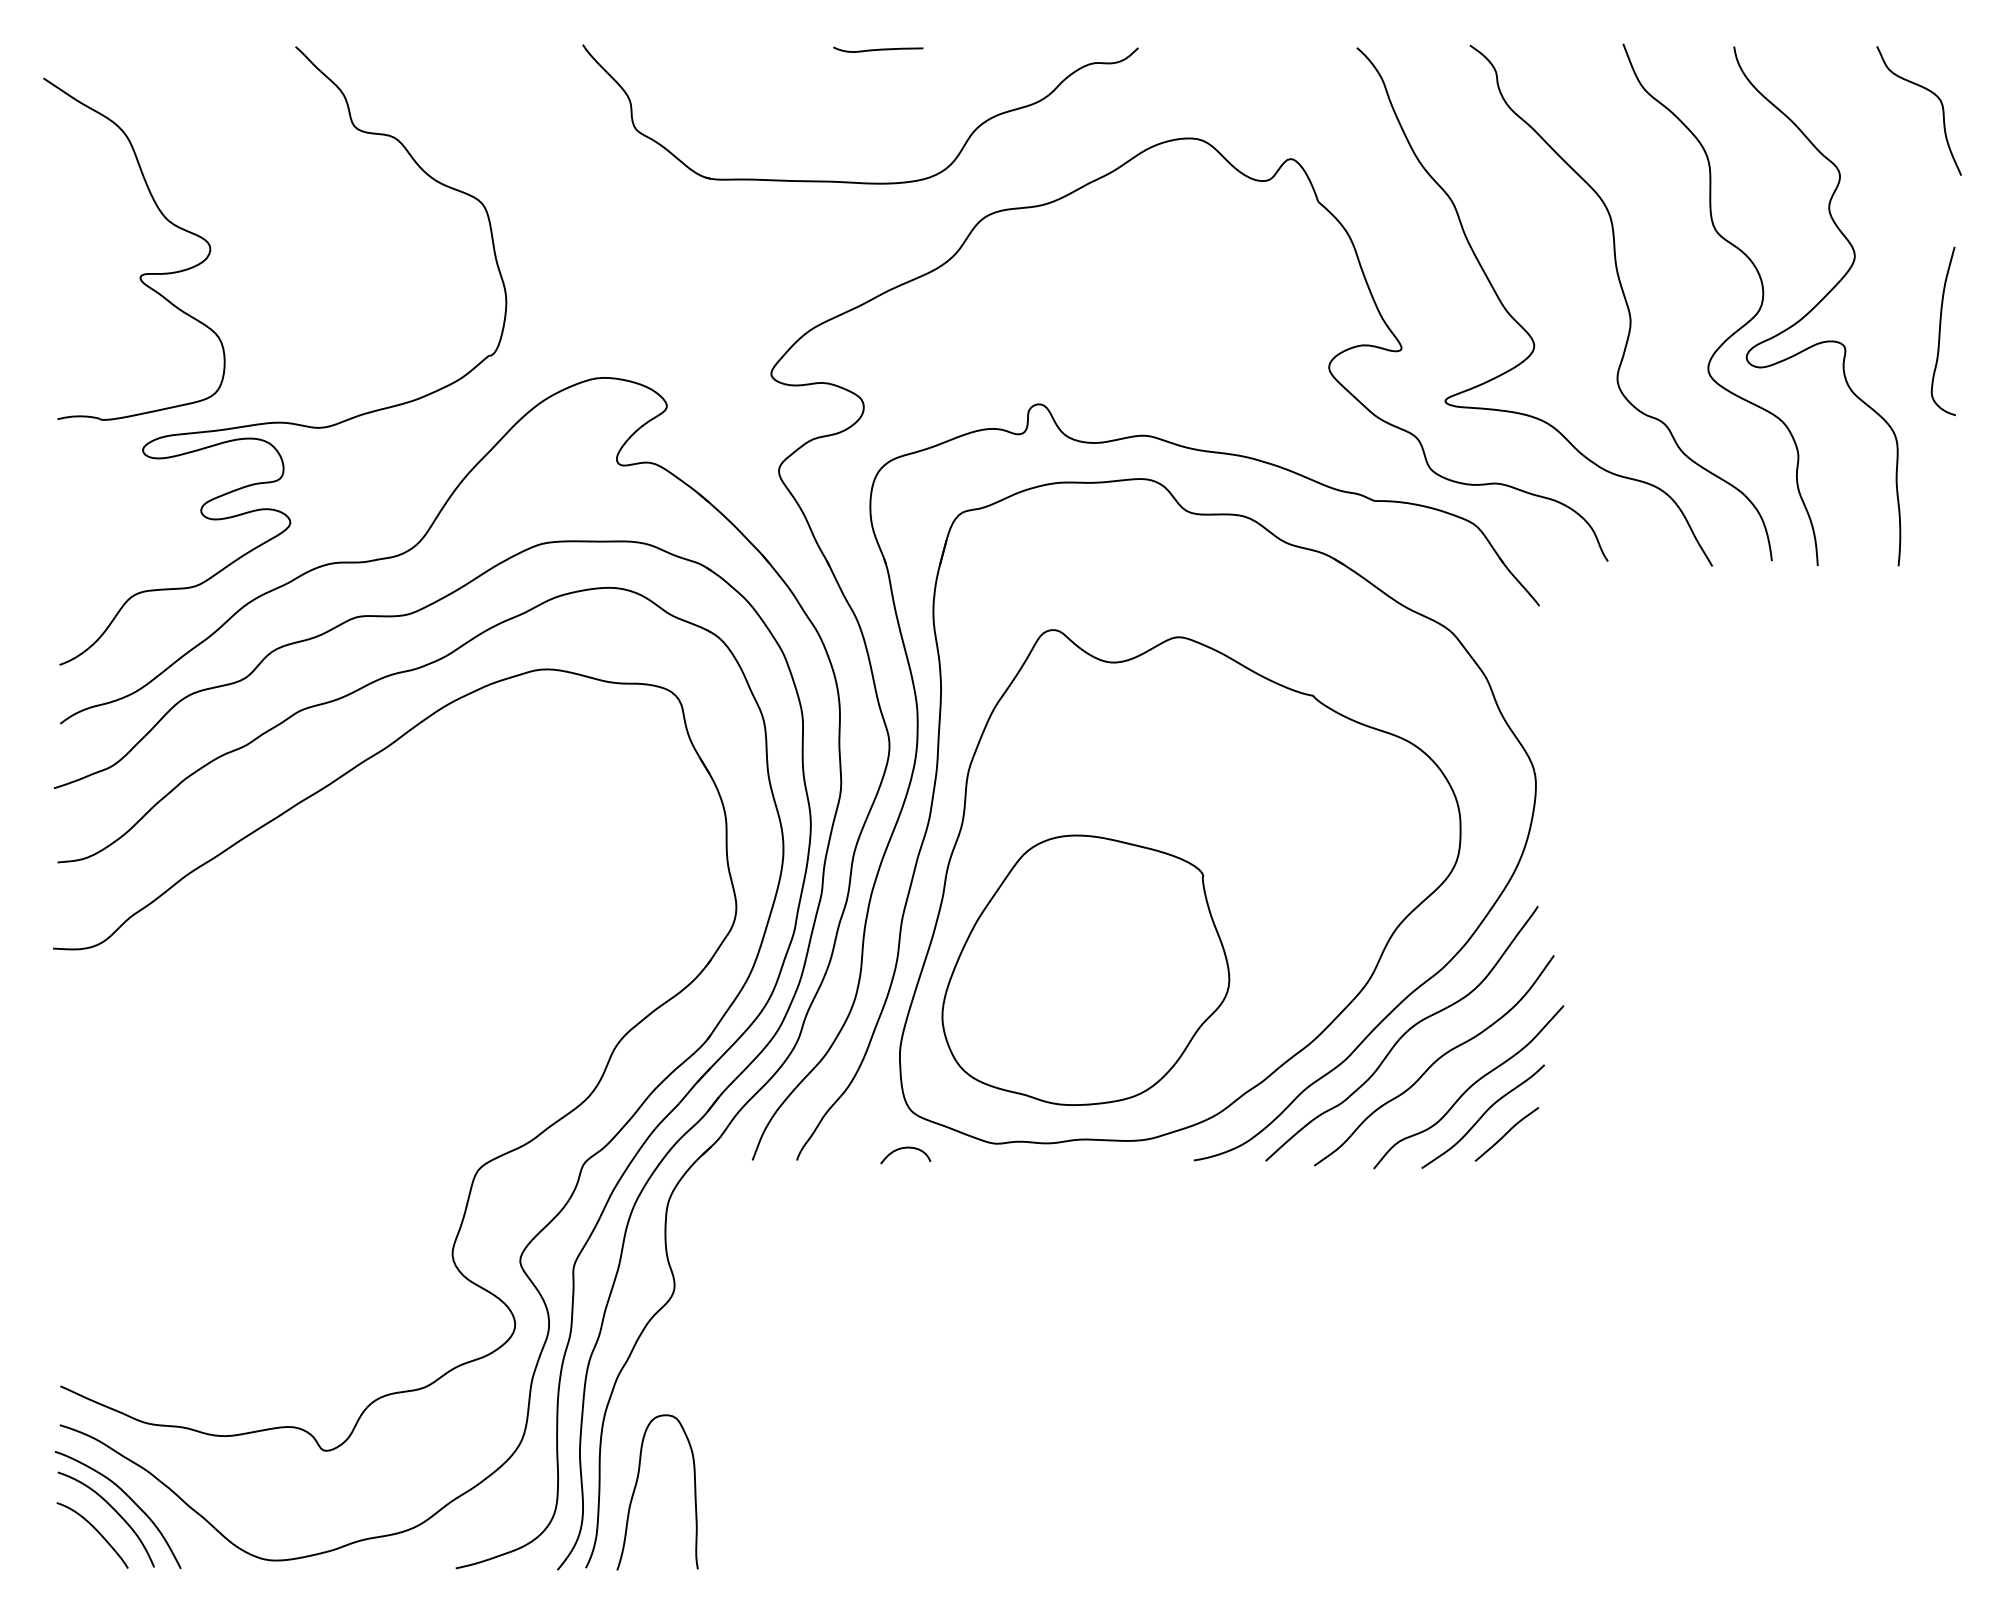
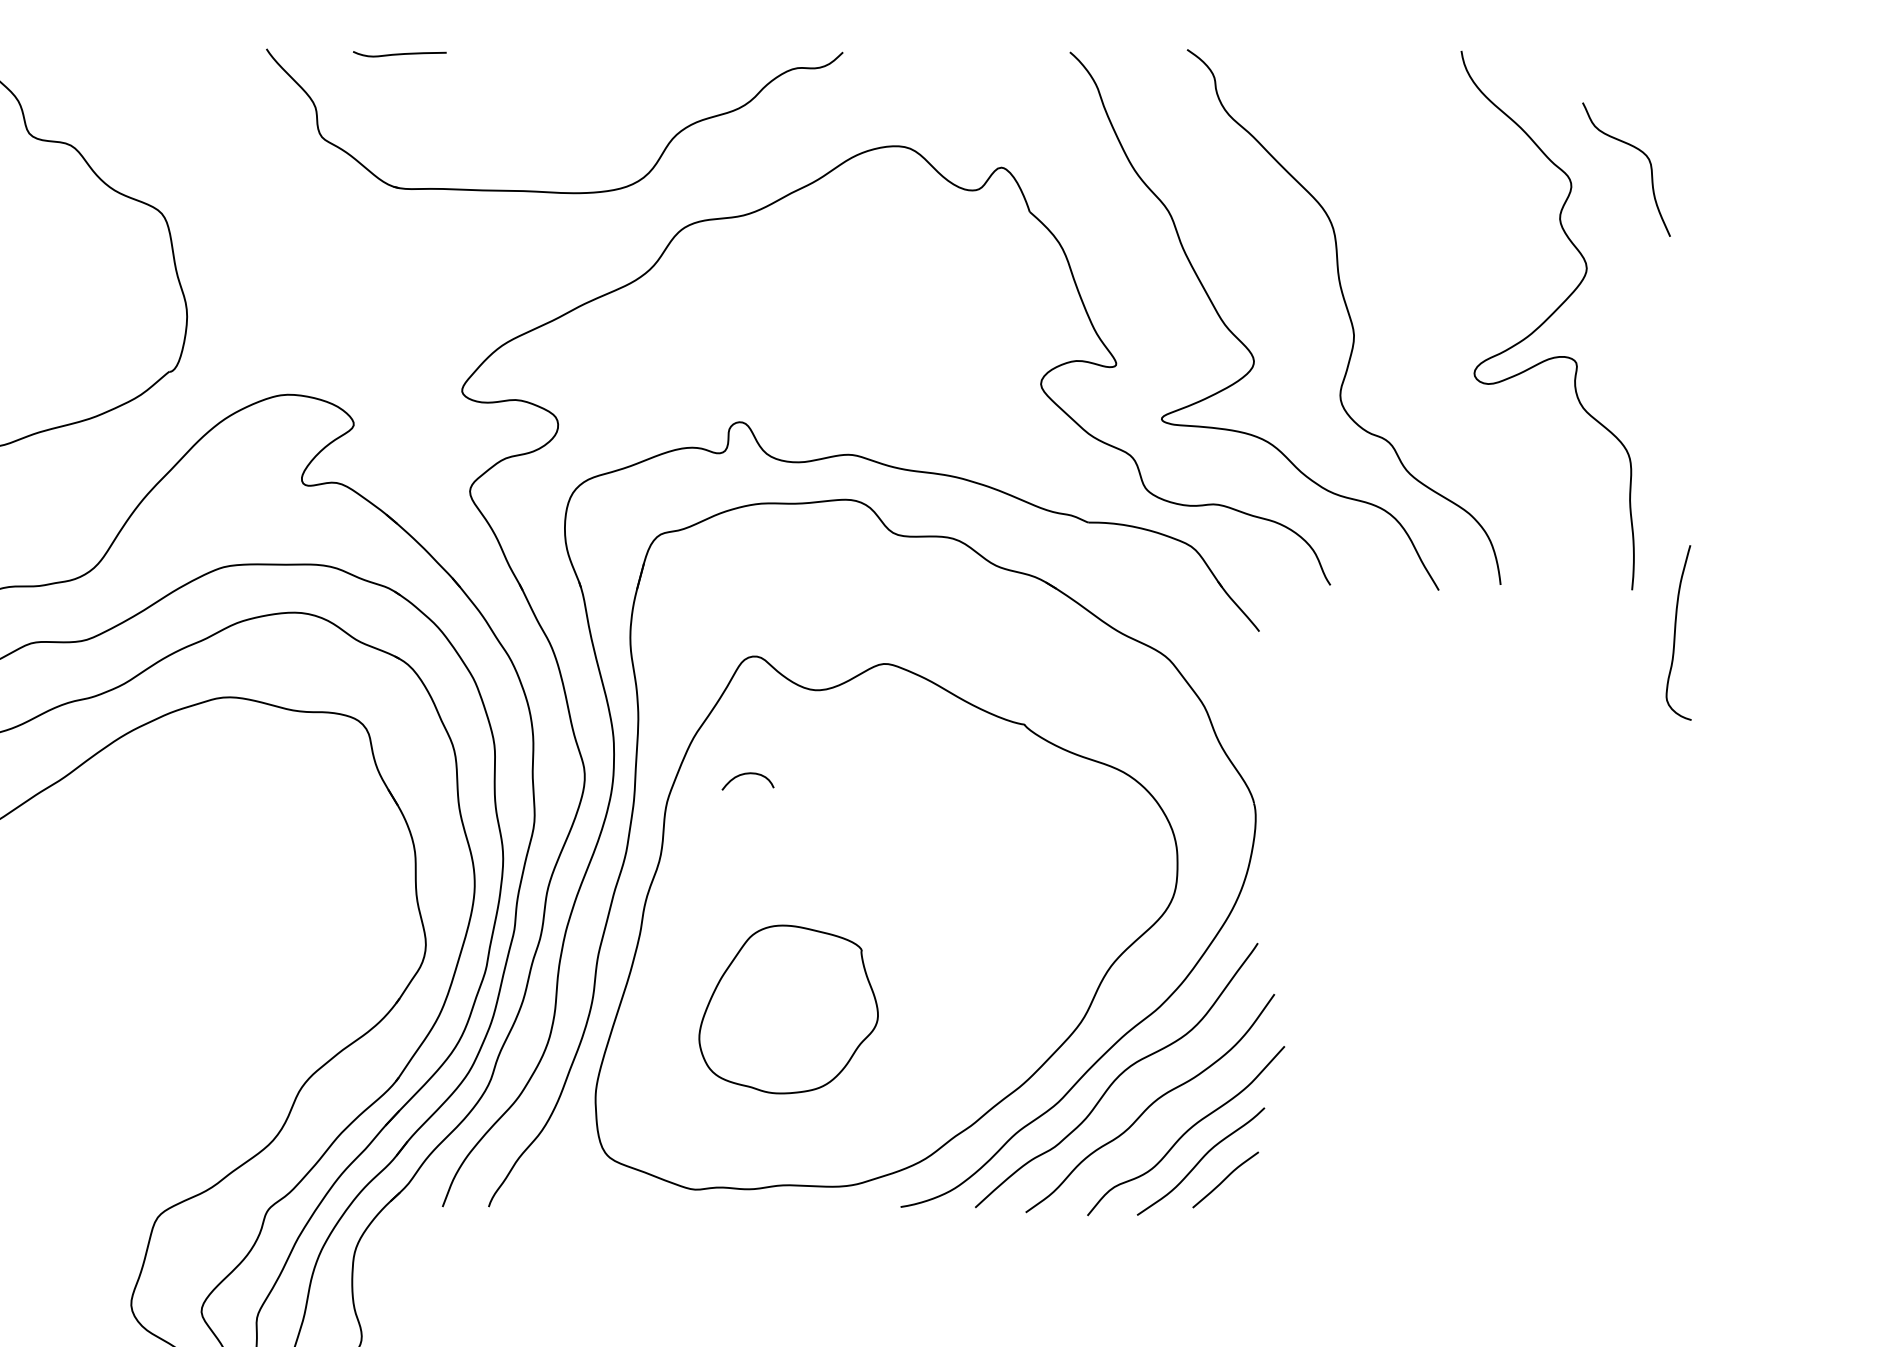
curve: (878, 49) -> (400, 53), moved
curve: (1928, 91) -> (1636, 149), moved
curve: (1738, 328) -> (1465, 343), removed
curve: (1940, 331) -> (1675, 633), moved
part: (1085, 969) -> (788, 1008), size x0.6
curve: (902, 1149) -> (744, 775), moved

